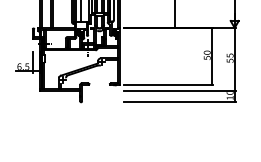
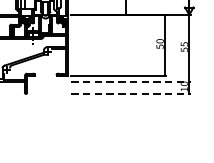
line: (180, 90) -> (131, 81), solid -> dashed
line: (180, 102) -> (131, 94), solid -> dashed

